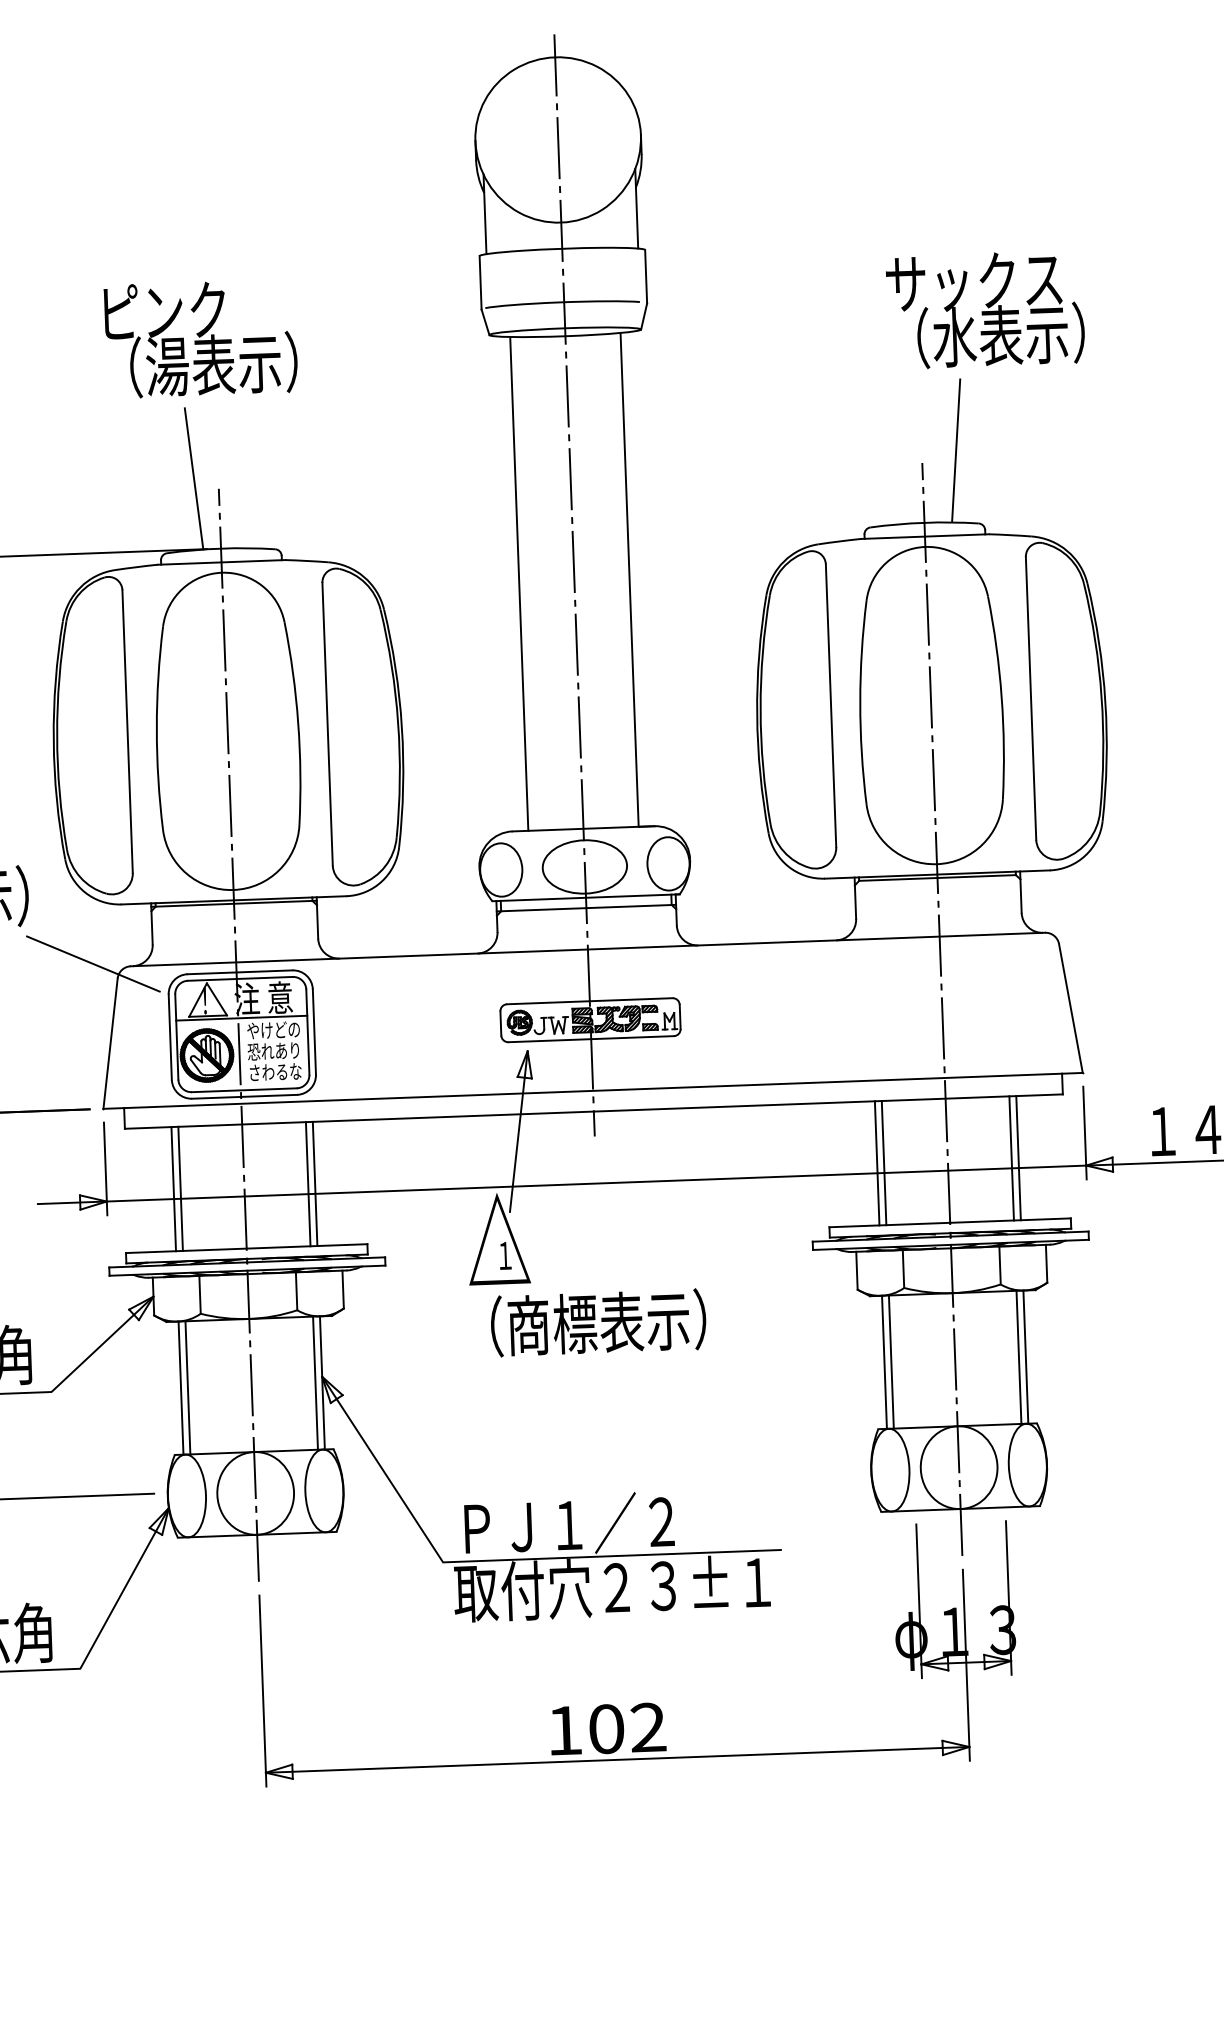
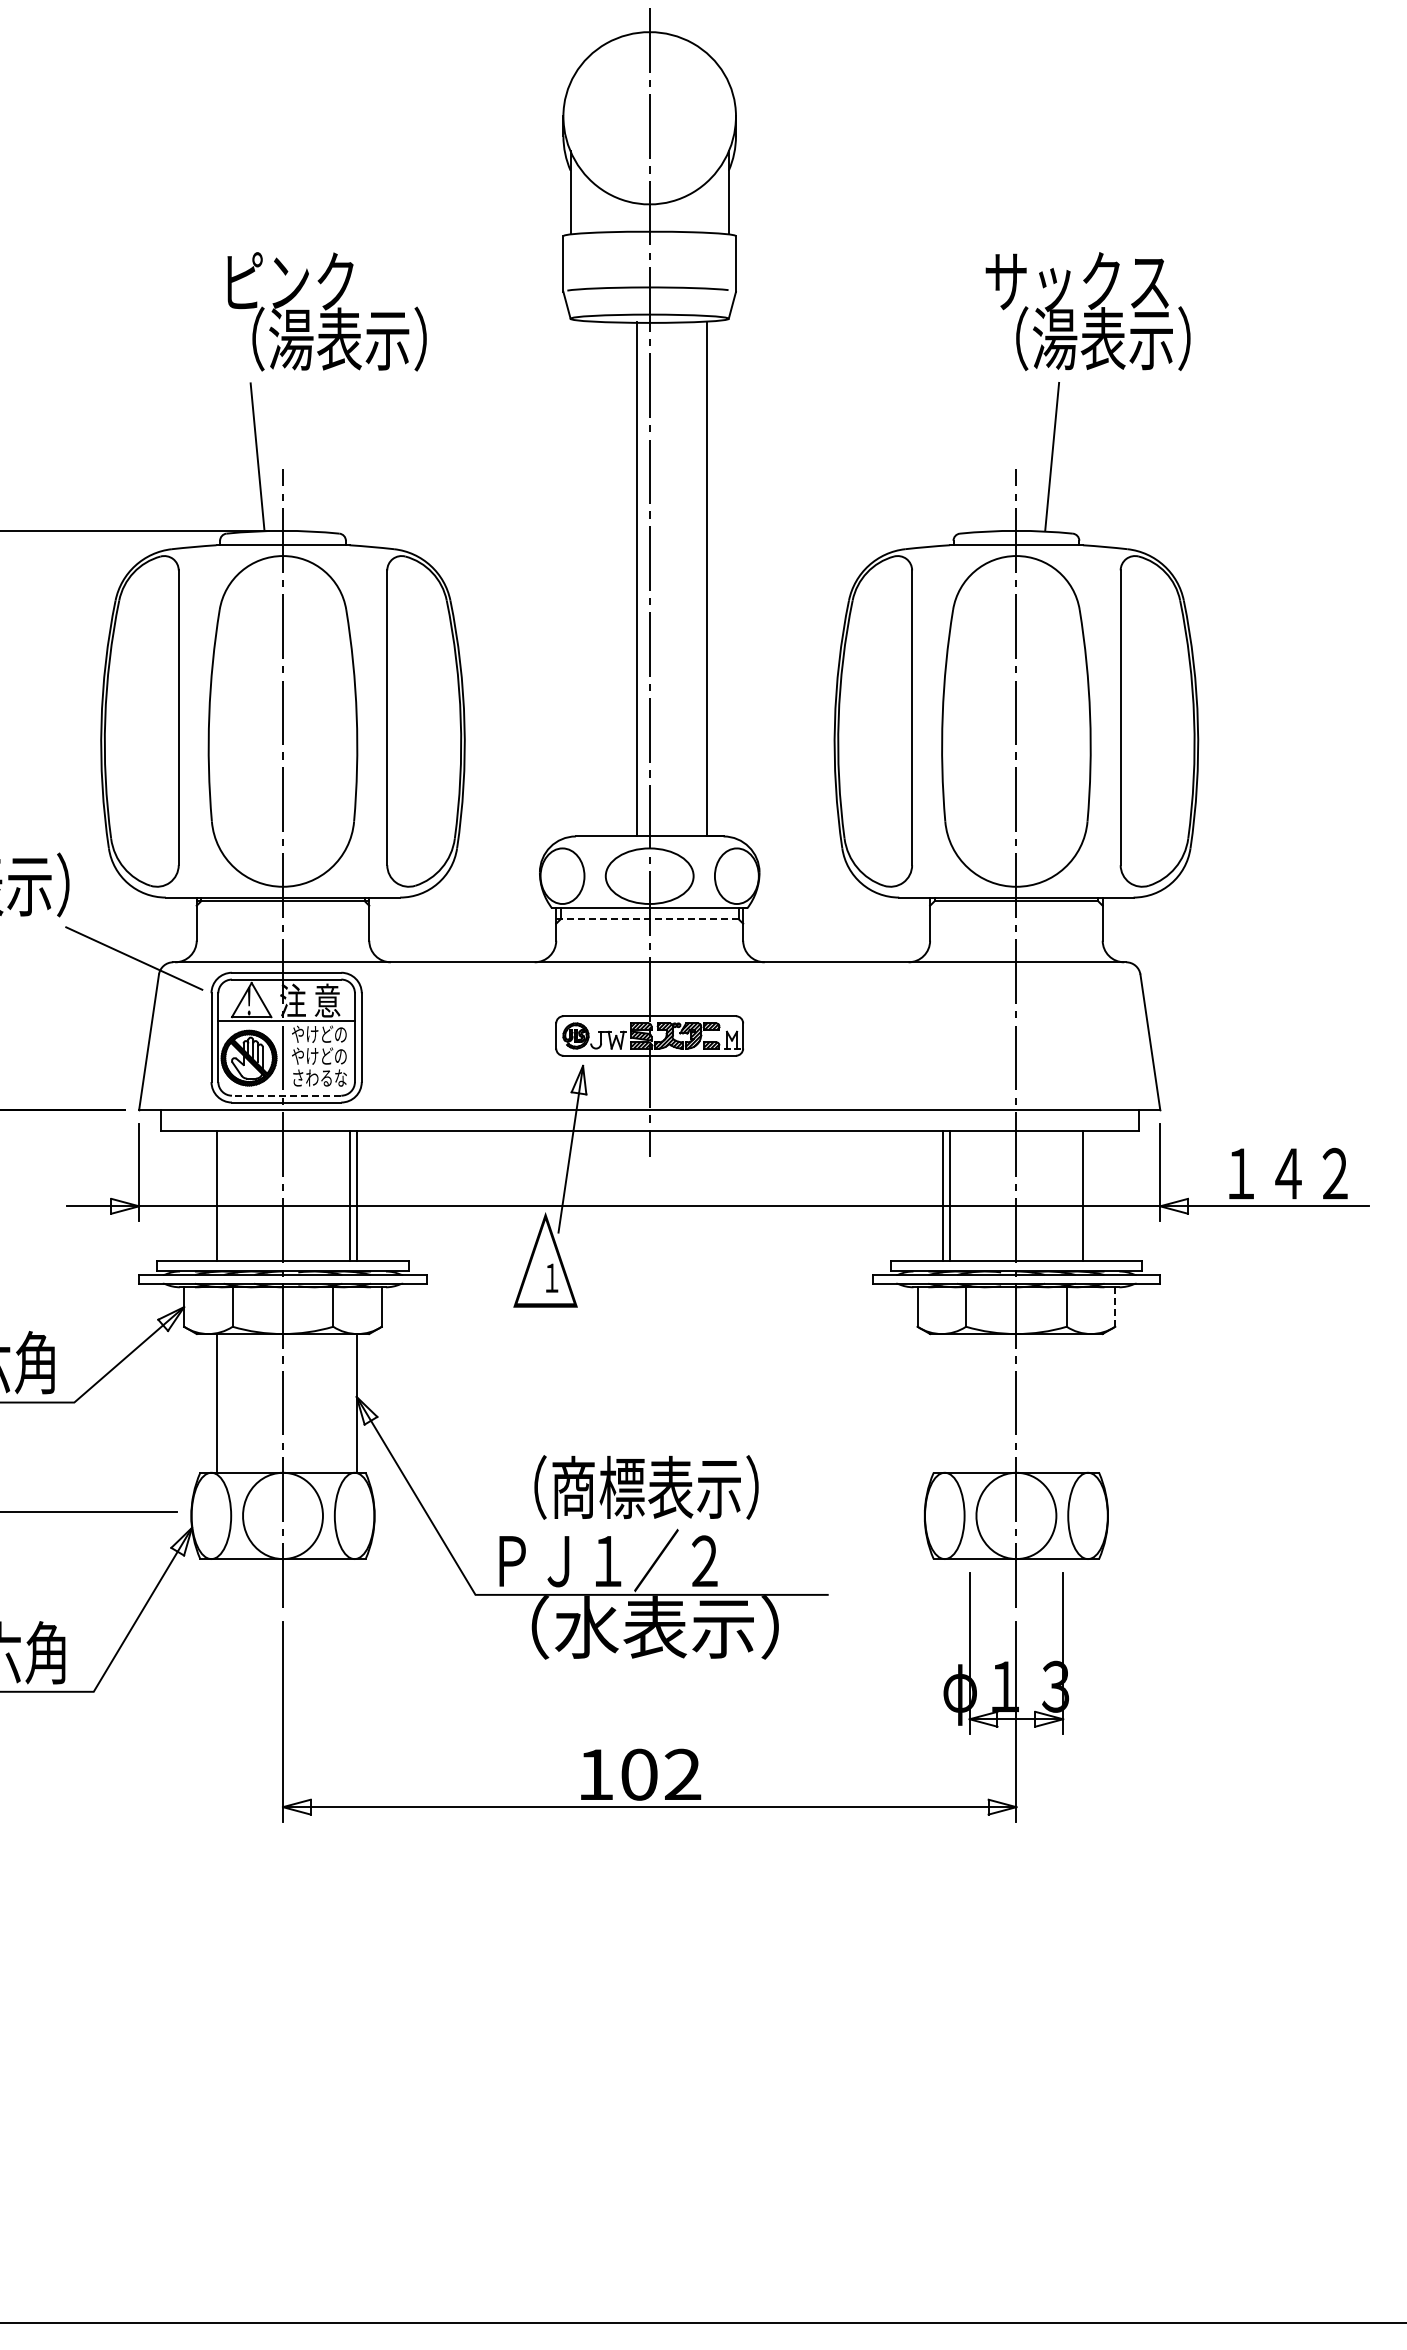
text: (954, 336) -> (1054, 338), （水表示） -> （湯表示）
text: (200, 338) -> (326, 311), moved
line: (519, 583) -> (637, 578), moved
line: (587, 908) -> (650, 919), solid -> dashed
text: (273, 1051) -> (318, 1056), 恐れあり -> やけどの
line: (244, 1090) -> (286, 1095), solid -> dashed
line: (1018, 1157) -> (1090, 1195), removed
line: (173, 1188) -> (209, 1195), removed
line: (1046, 1264) -> (1115, 1307), solid -> dashed
text: (598, 1322) -> (646, 1487), moved
line: (1018, 1357) -> (1082, 1403), removed
line: (1026, 1357) -> (1090, 1403), removed
line: (884, 1362) -> (942, 1403), removed
line: (890, 1362) -> (949, 1403), removed
line: (315, 1383) -> (349, 1403), removed
line: (181, 1388) -> (209, 1403), removed
text: (612, 1587) -> (650, 1627), 取付穴２３±１ -> （水表示）

